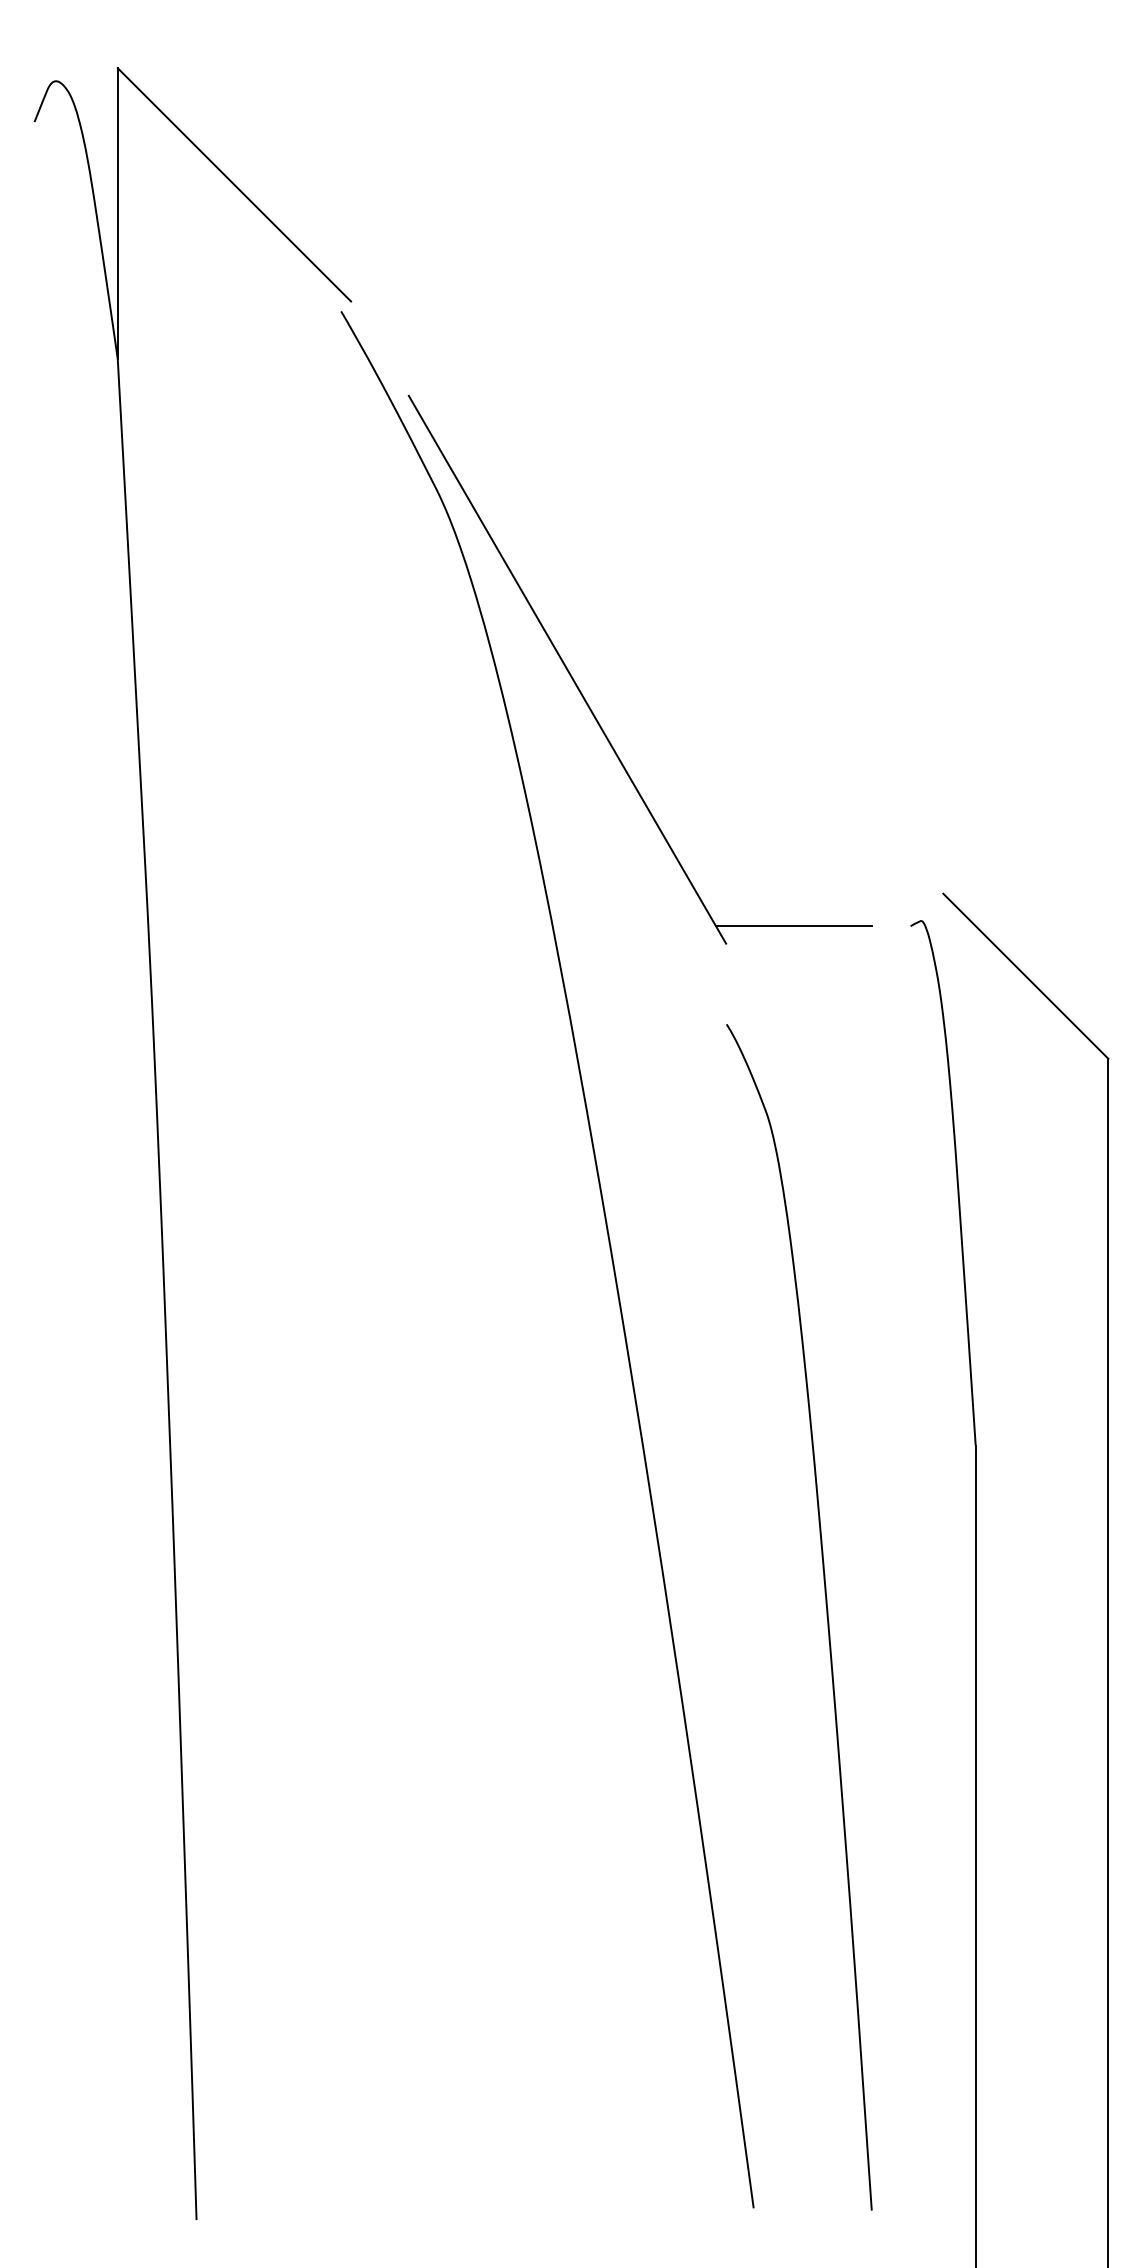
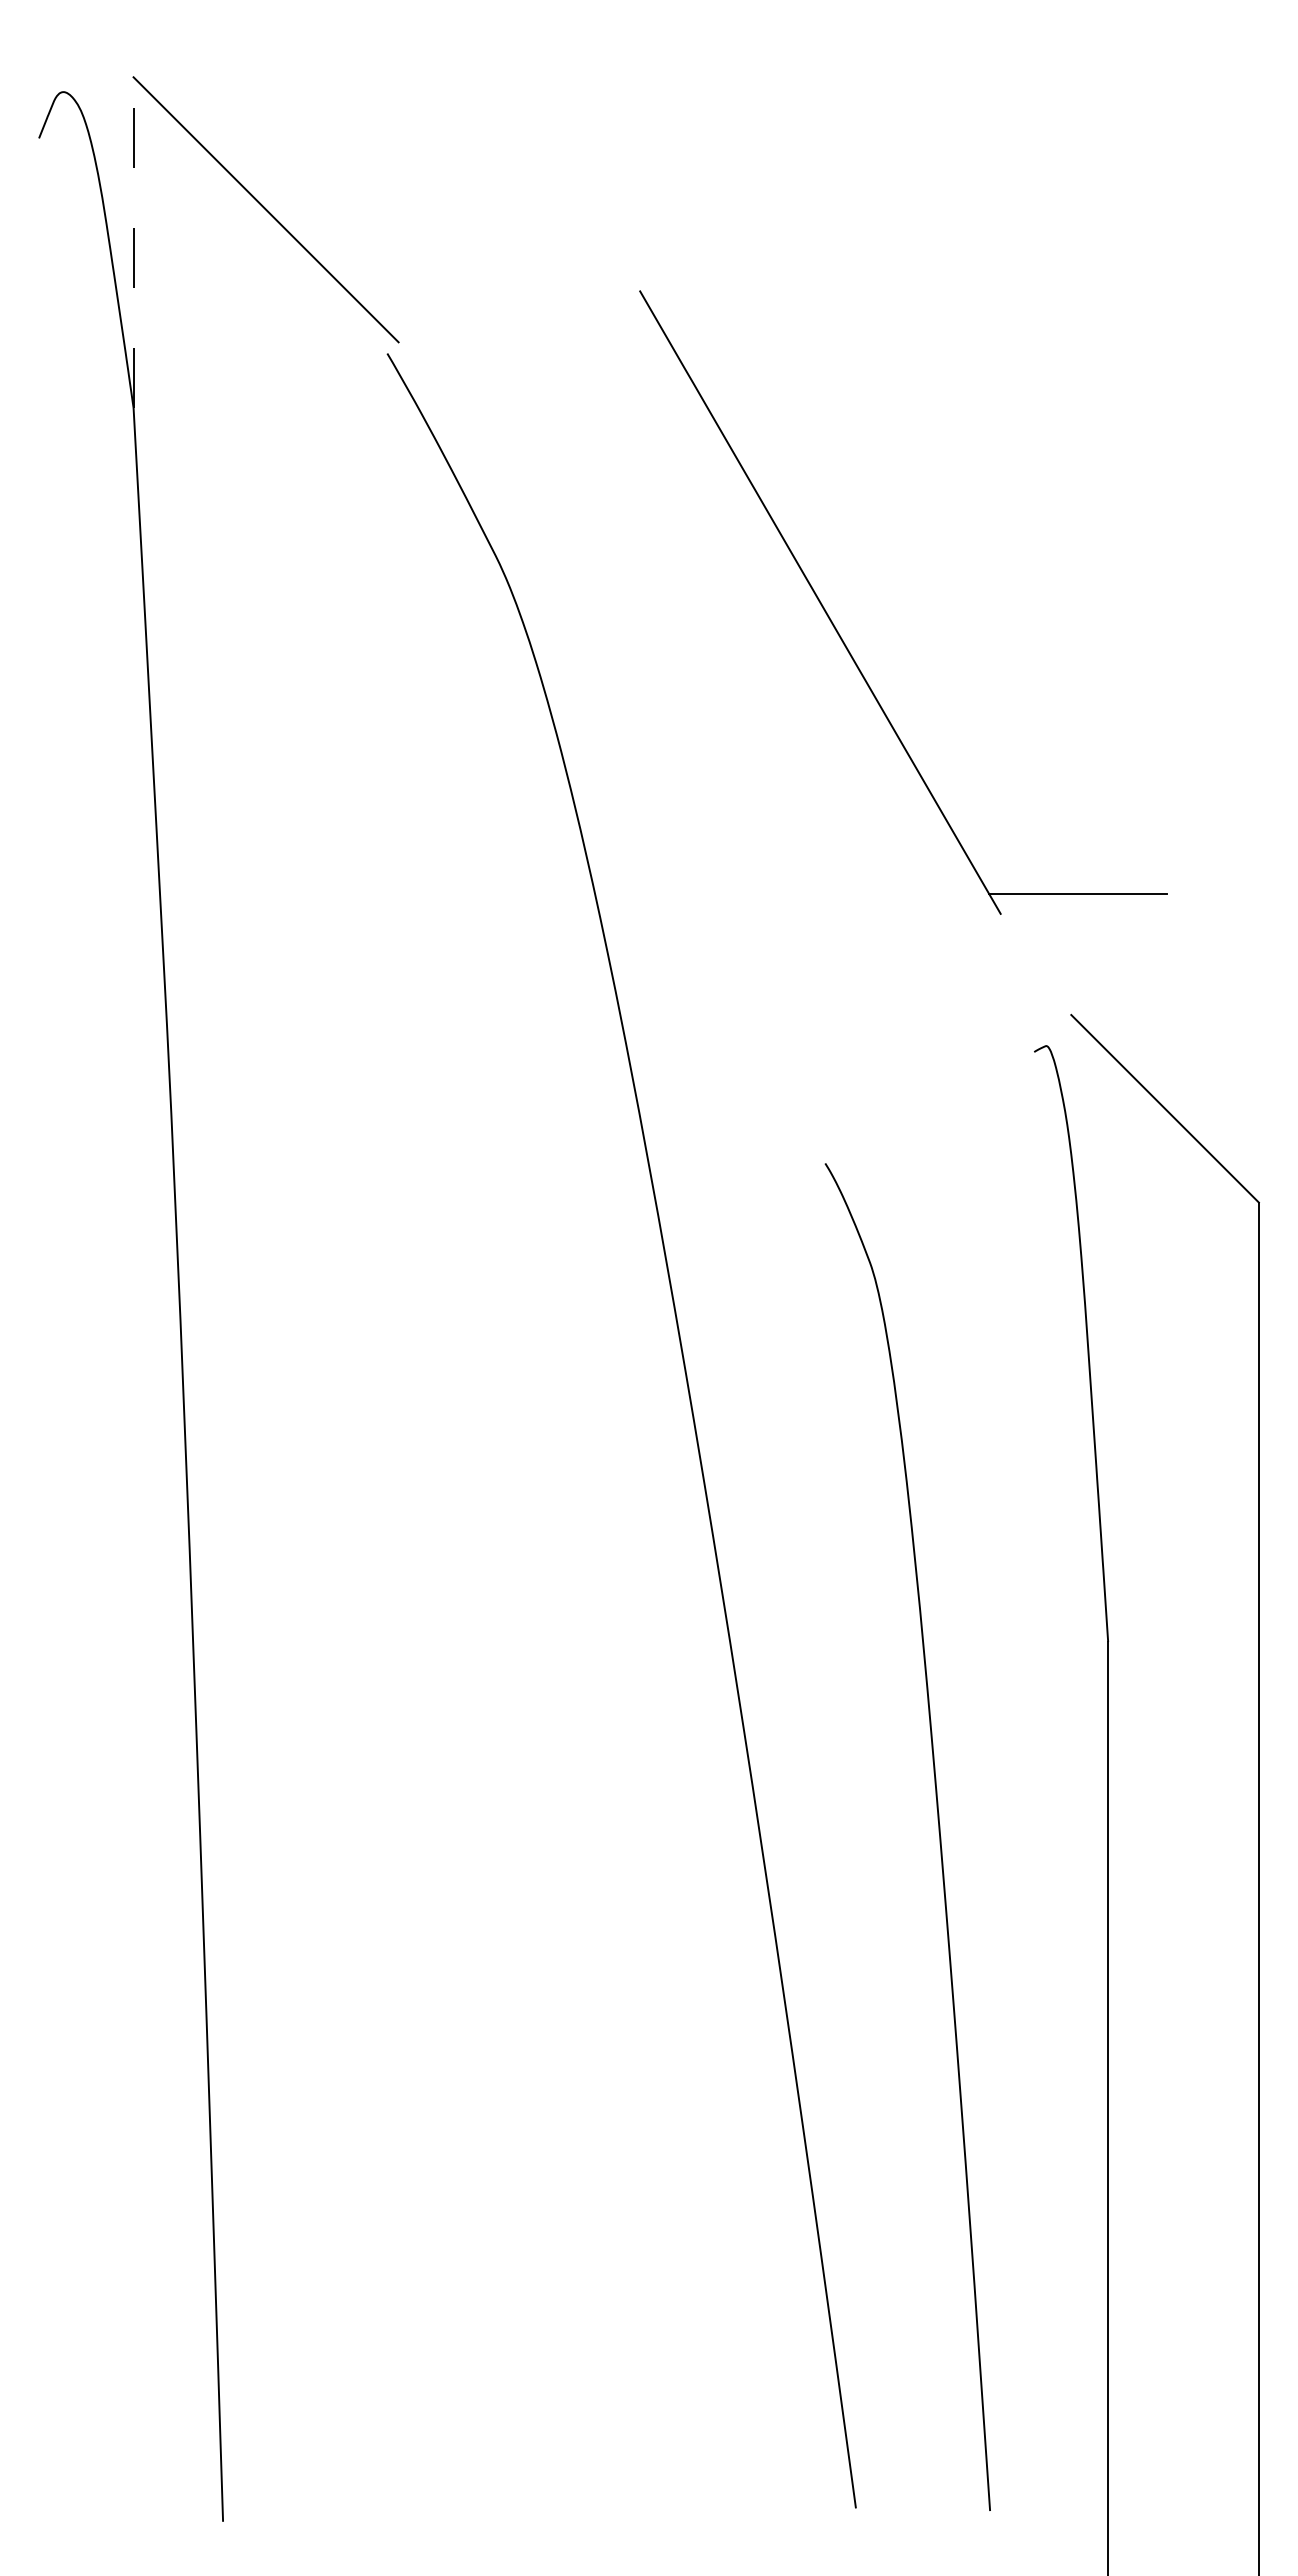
line: (117, 213) -> (133, 242), solid -> dashed
part: (586, 699) -> (841, 636), moved

